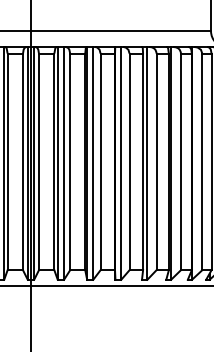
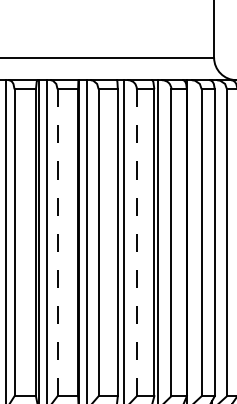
line: (100, 161) -> (57, 242), solid -> dashed
line: (156, 161) -> (136, 242), solid -> dashed

